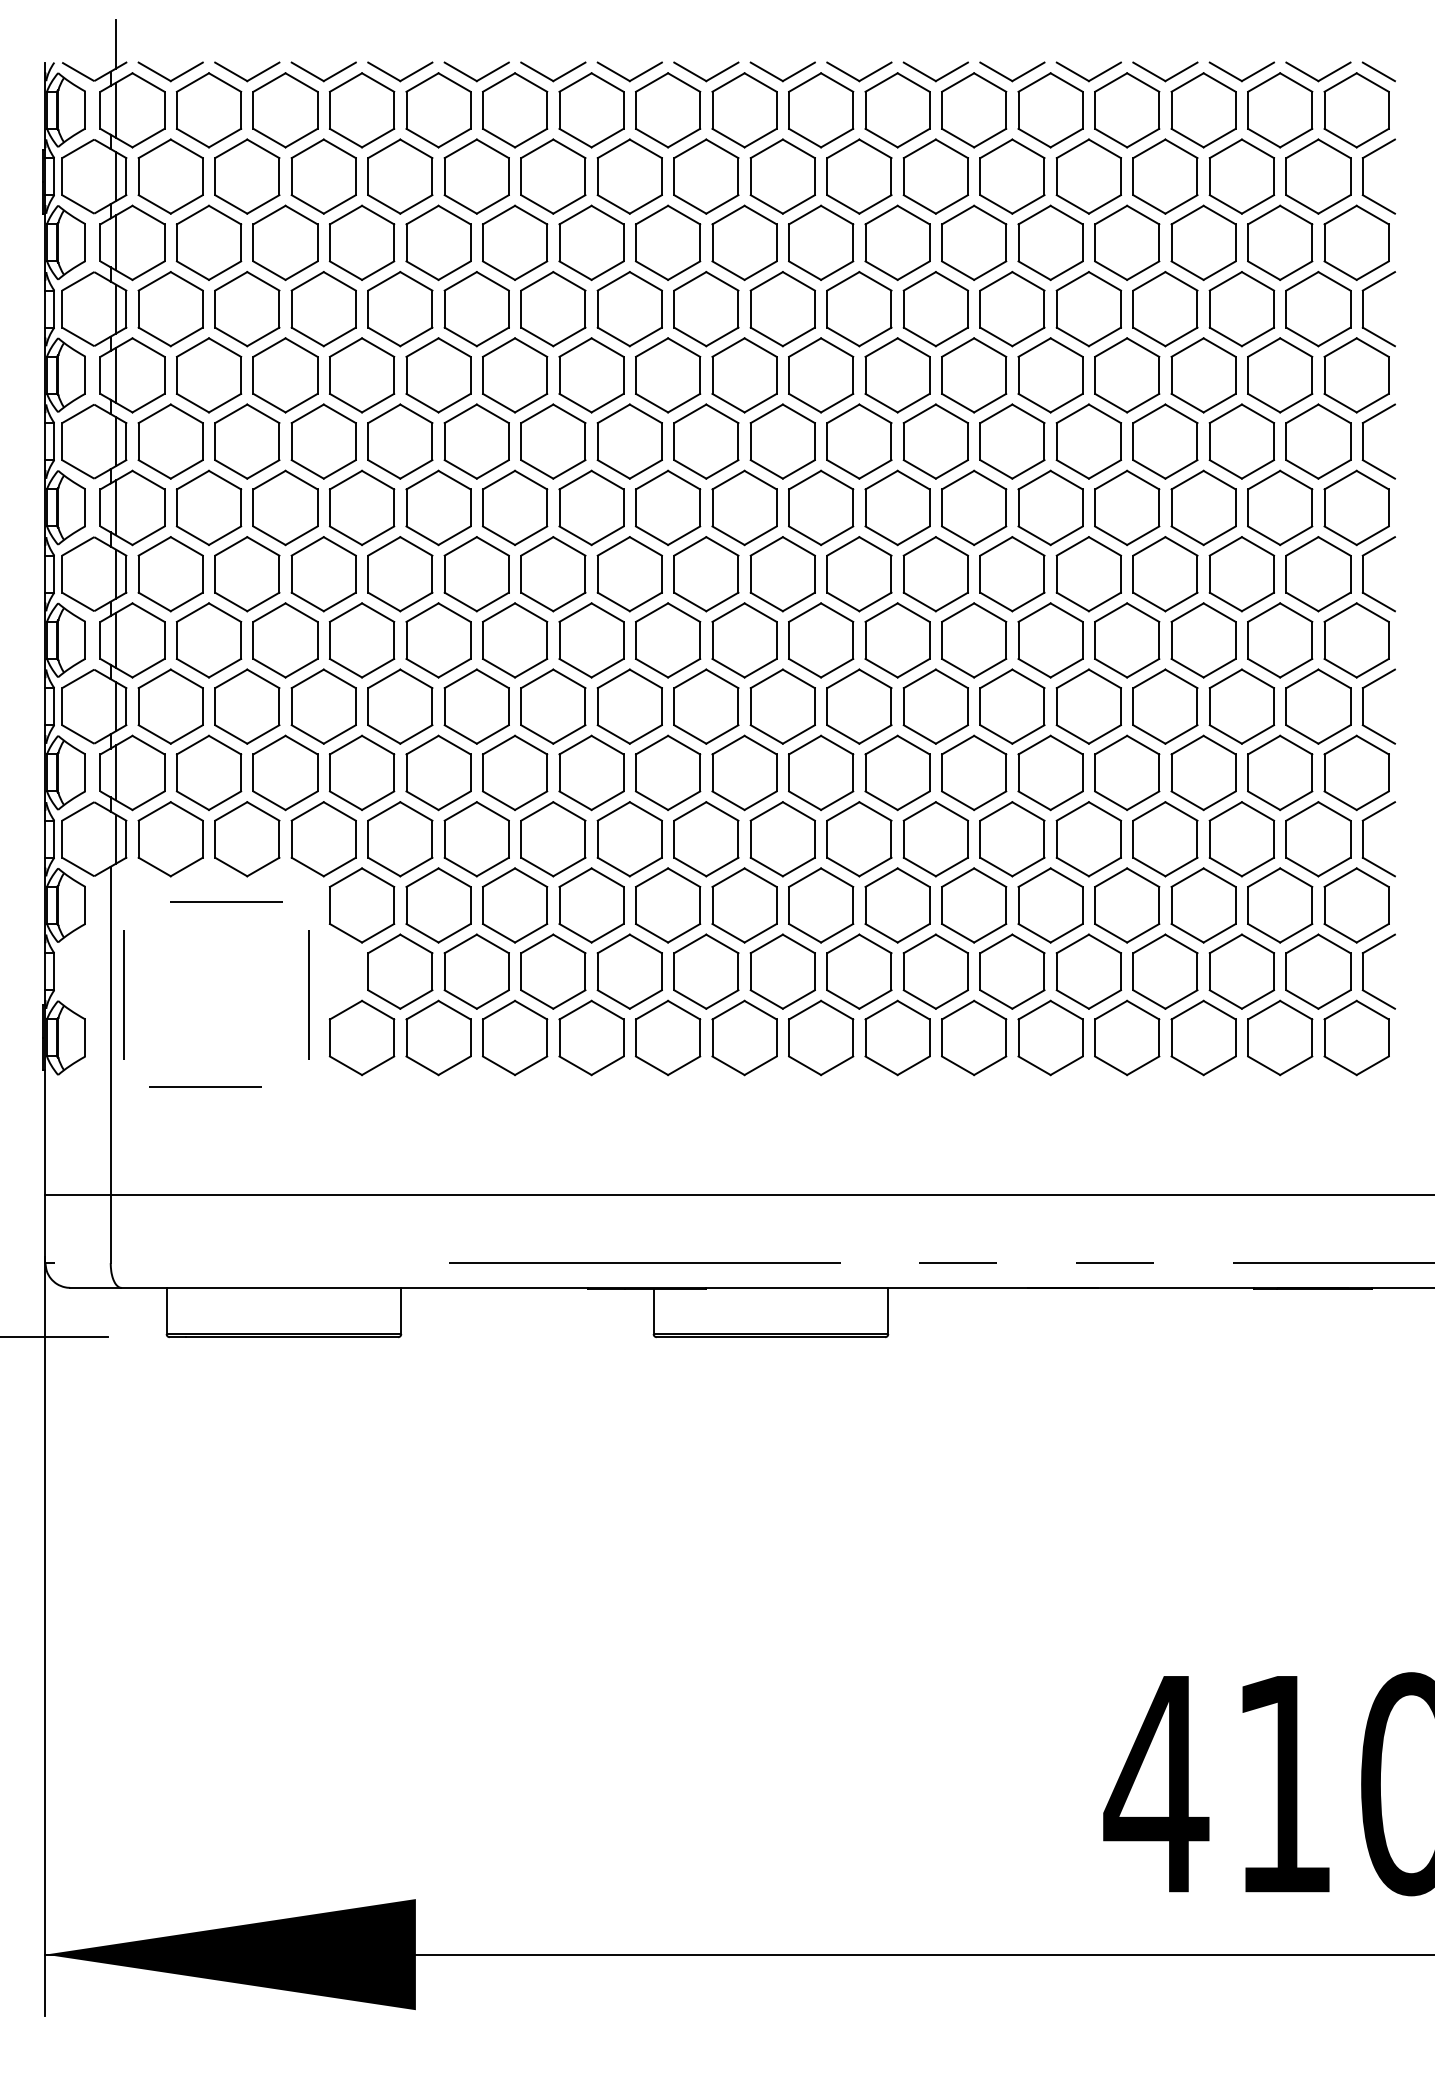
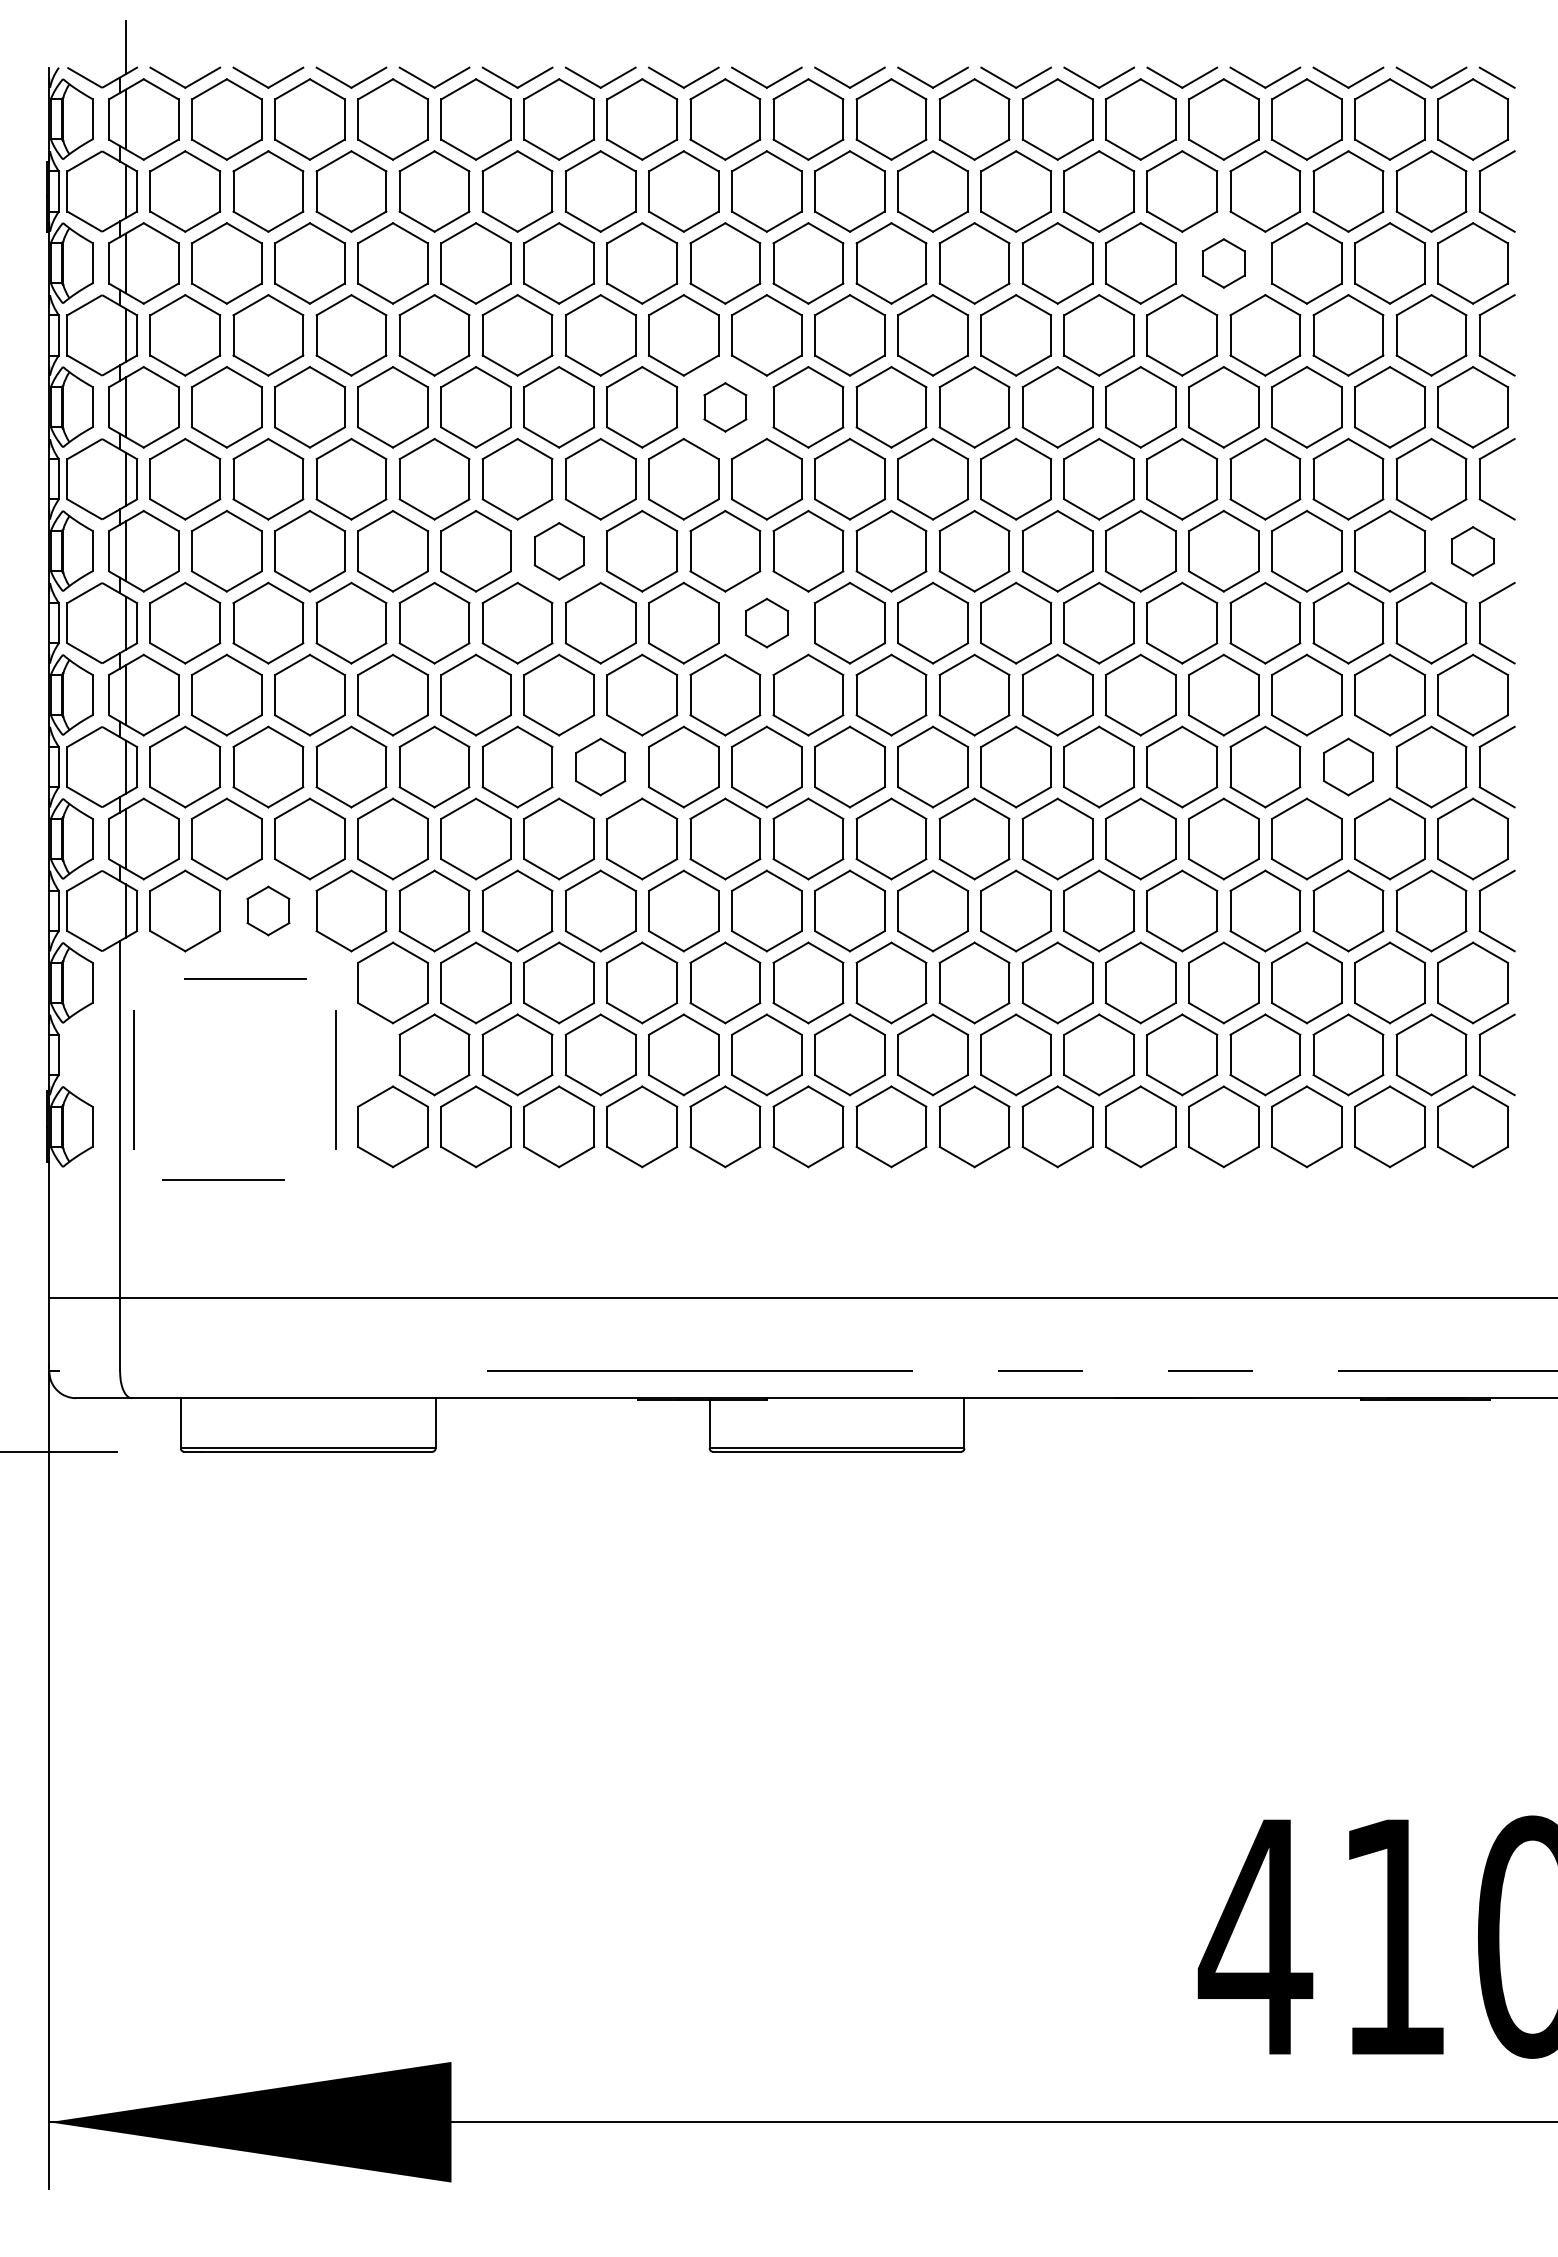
part: (1126, 242) -> (1223, 263), size x0.6
part: (668, 375) -> (725, 407), size x0.6
part: (515, 508) -> (559, 551), size x0.7
part: (1356, 508) -> (1472, 551), size x0.6
part: (705, 573) -> (766, 622), size x0.6
part: (553, 706) -> (600, 766), size x0.7
part: (1241, 706) -> (1348, 766), size x0.7
part: (247, 838) -> (268, 910), size x0.6

